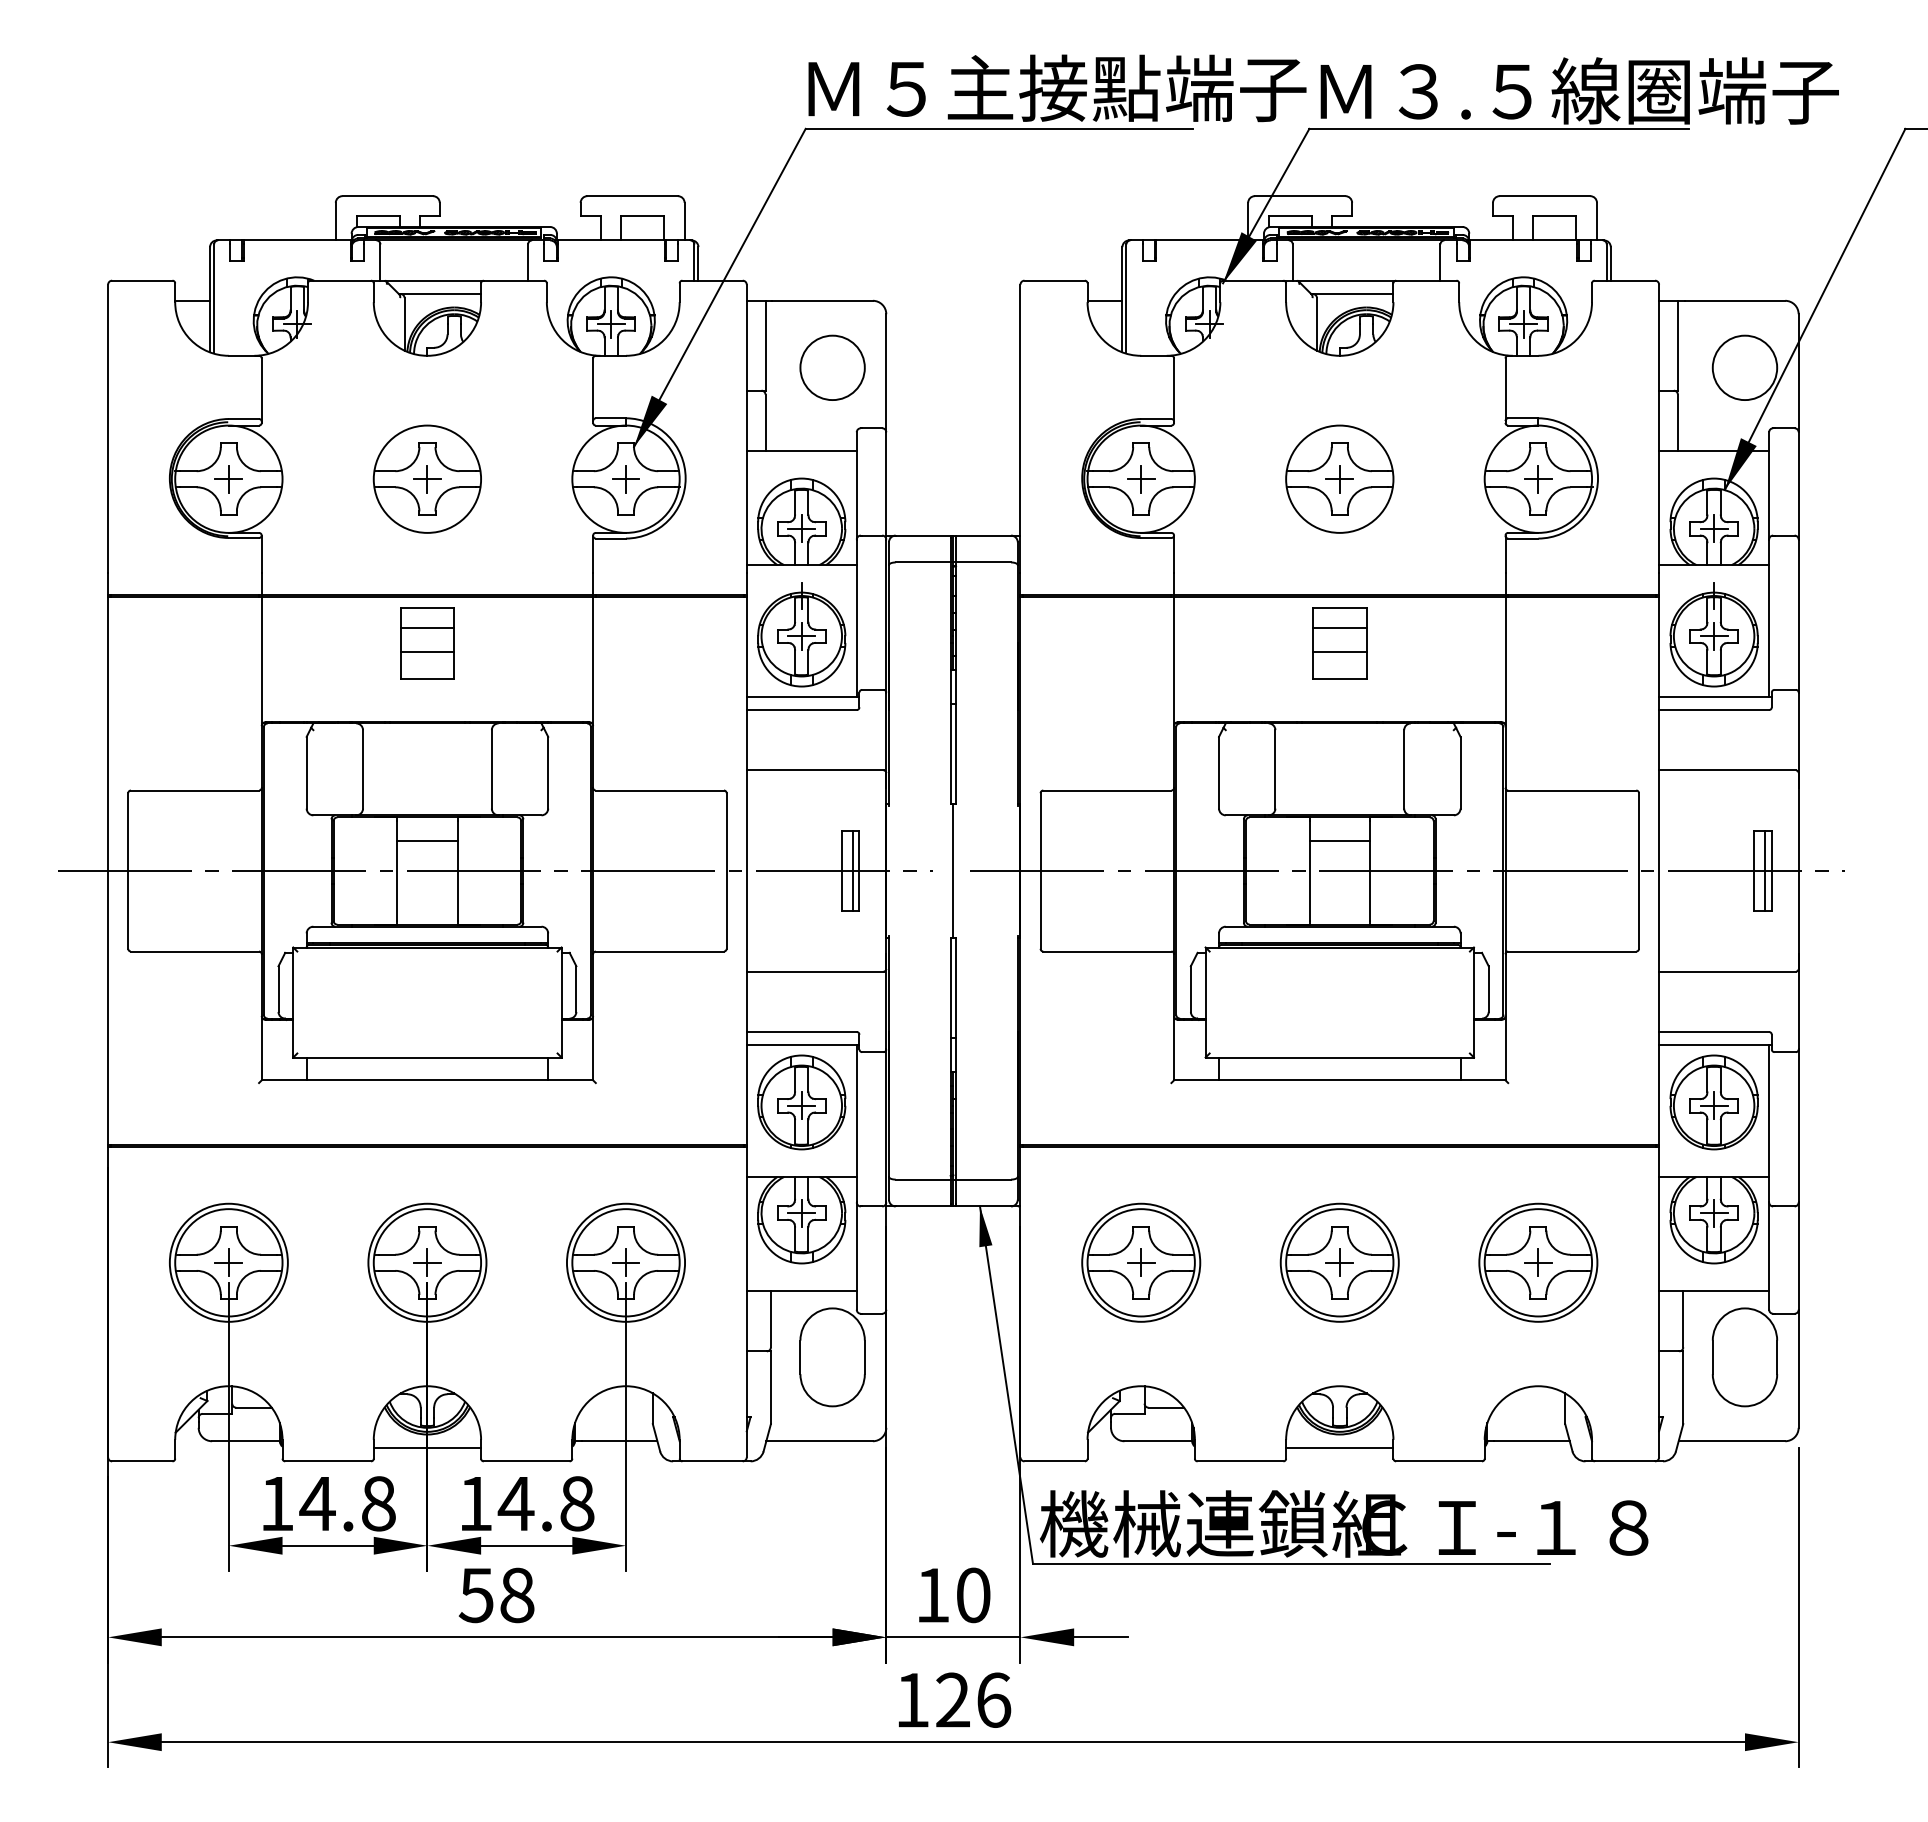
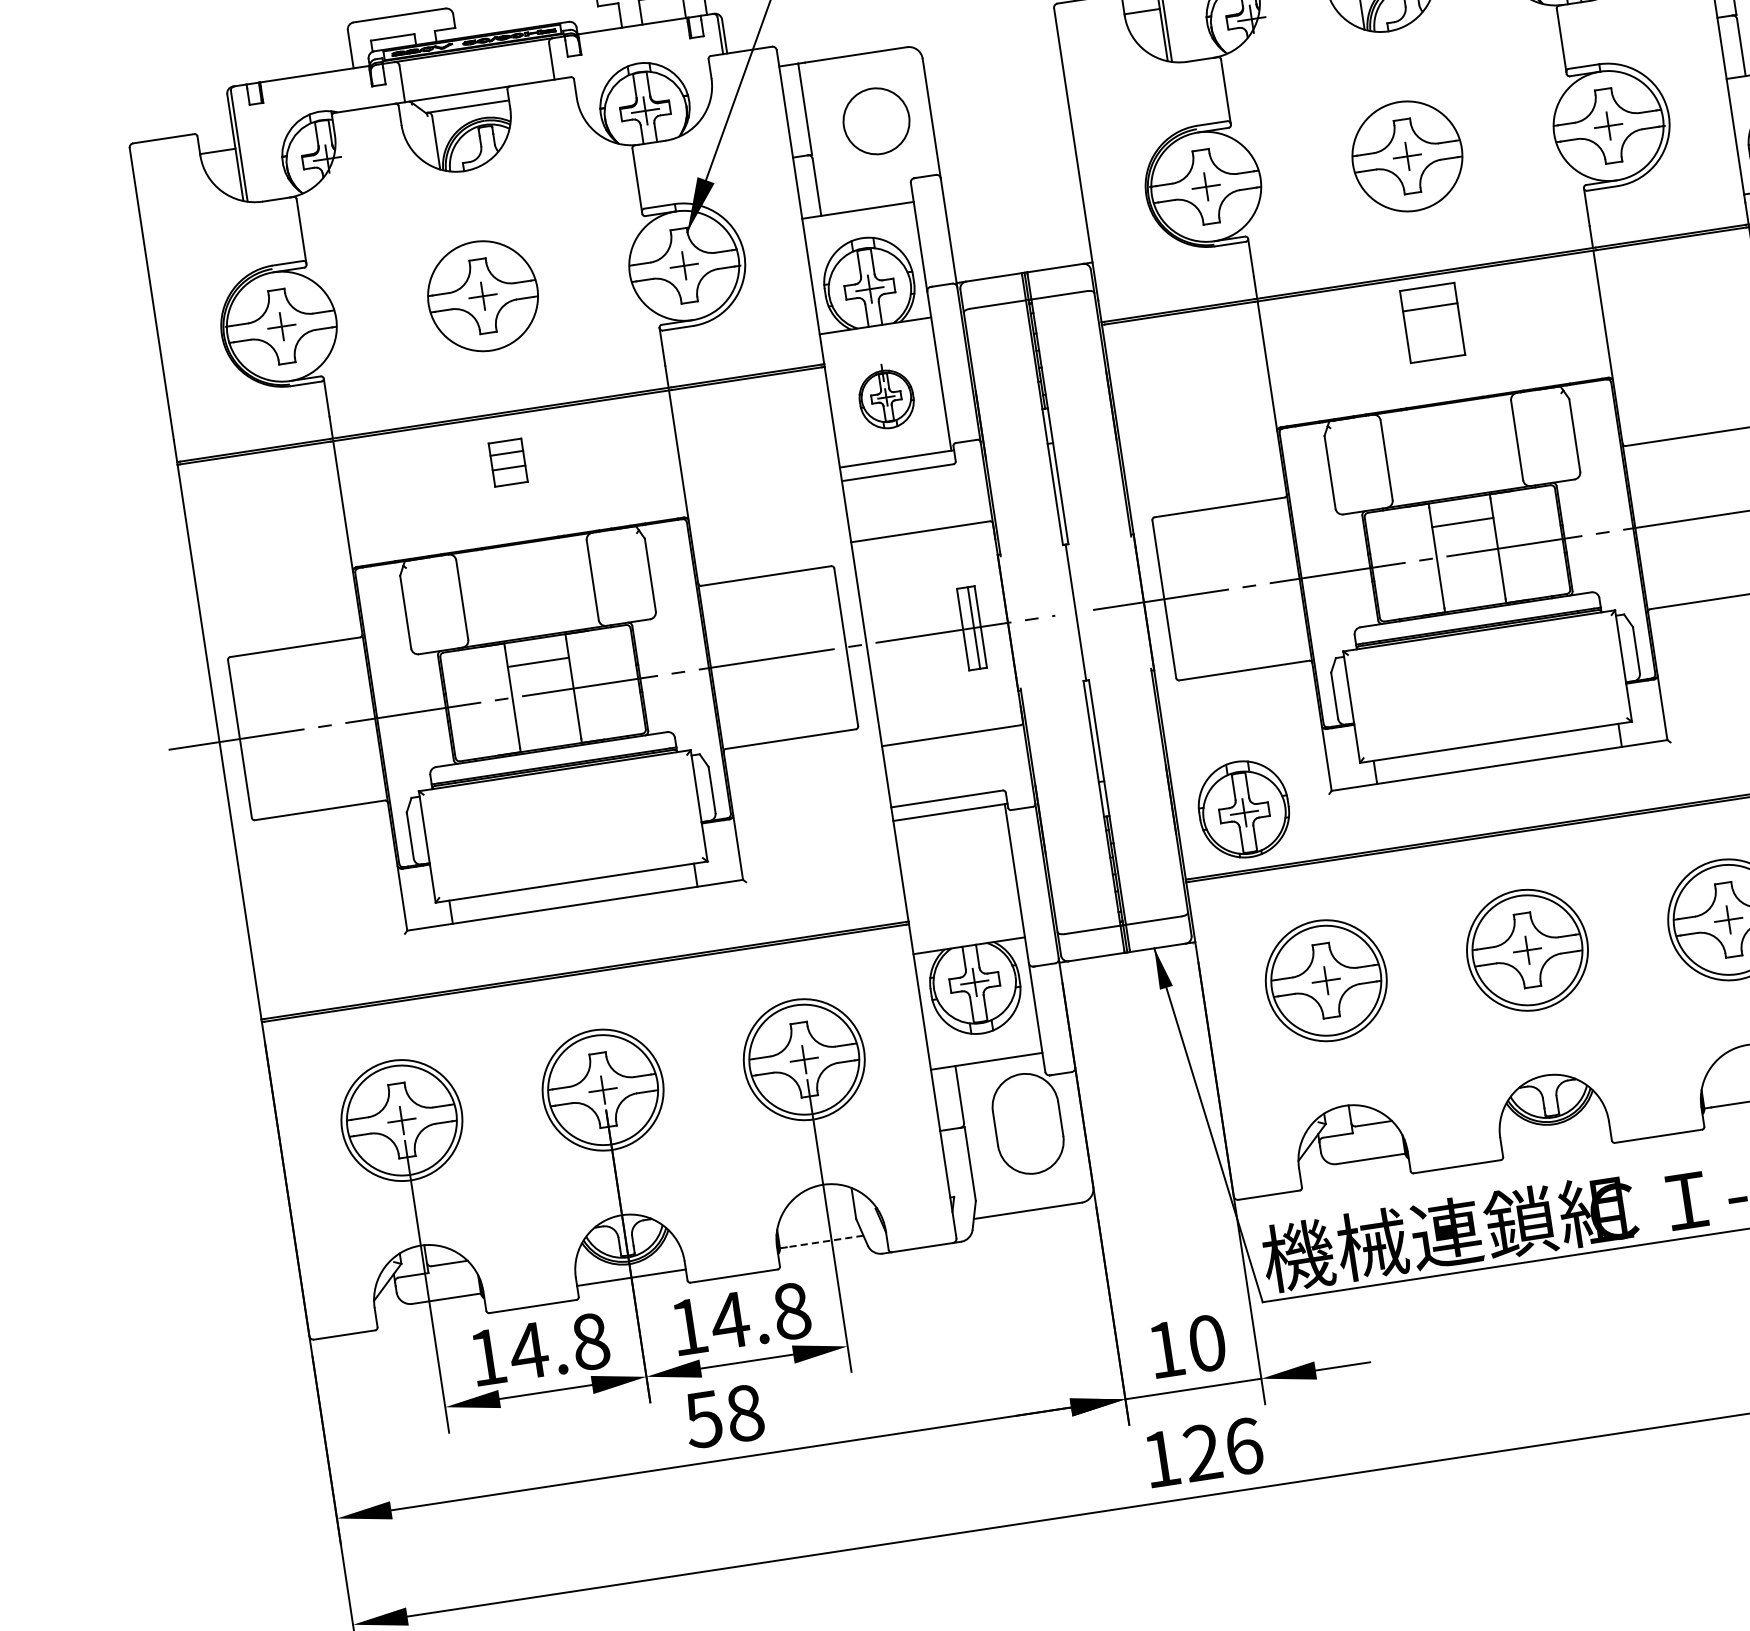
part: (801, 634) -> (885, 396), size x0.6
part: (427, 643) -> (508, 462), size x0.6
line: (1339, 652) -> (1433, 332), removed
part: (801, 1102) -> (1243, 809), moved
line: (619, 1441) -> (825, 1241), solid -> dashed
line: (1339, 1447) -> (1555, 1137), removed

